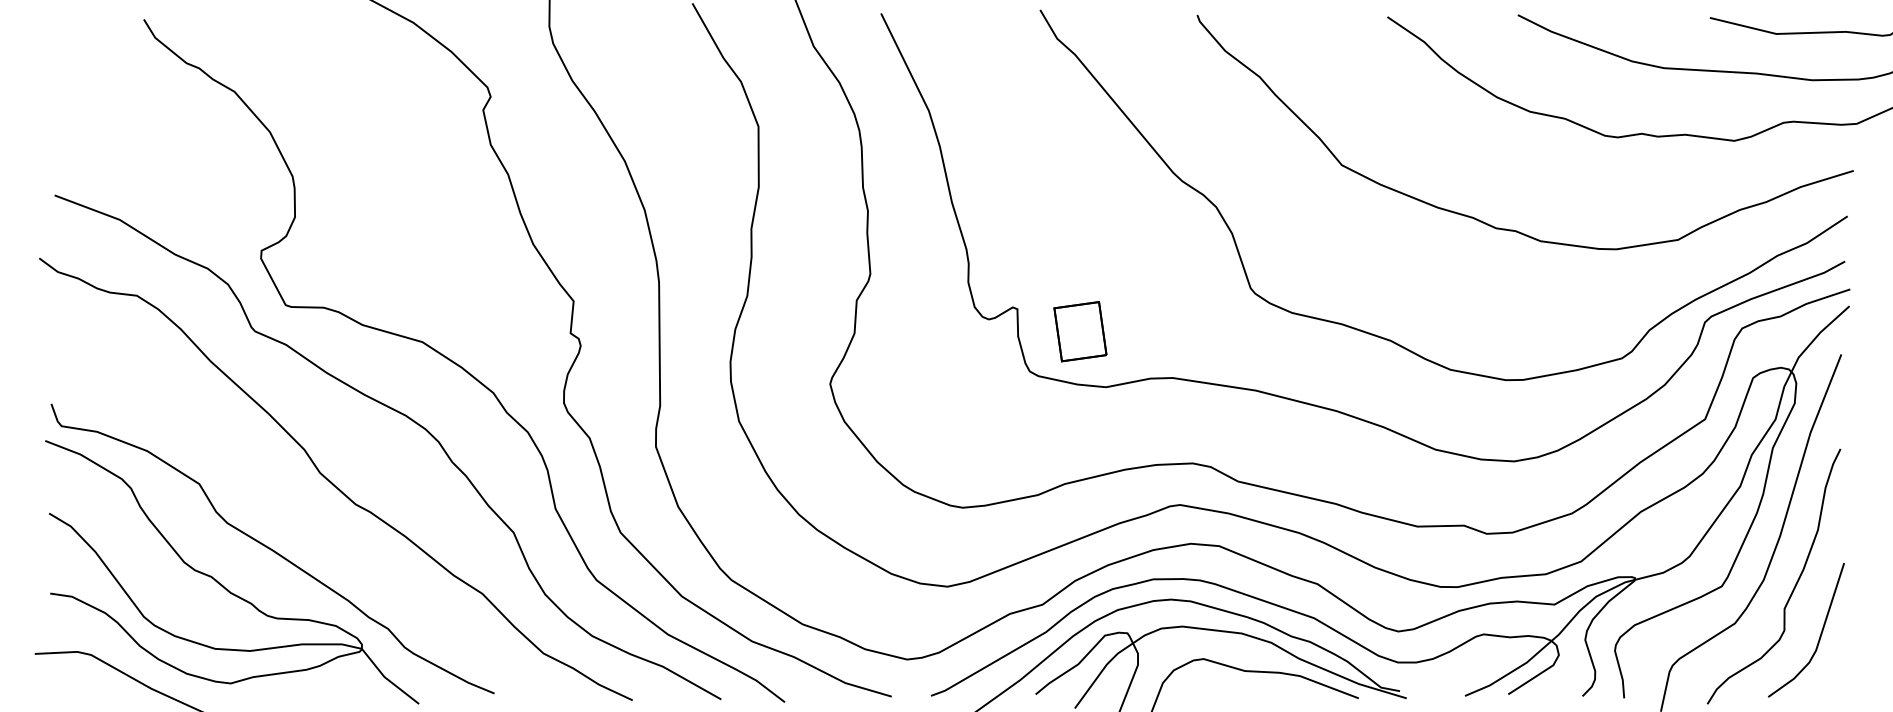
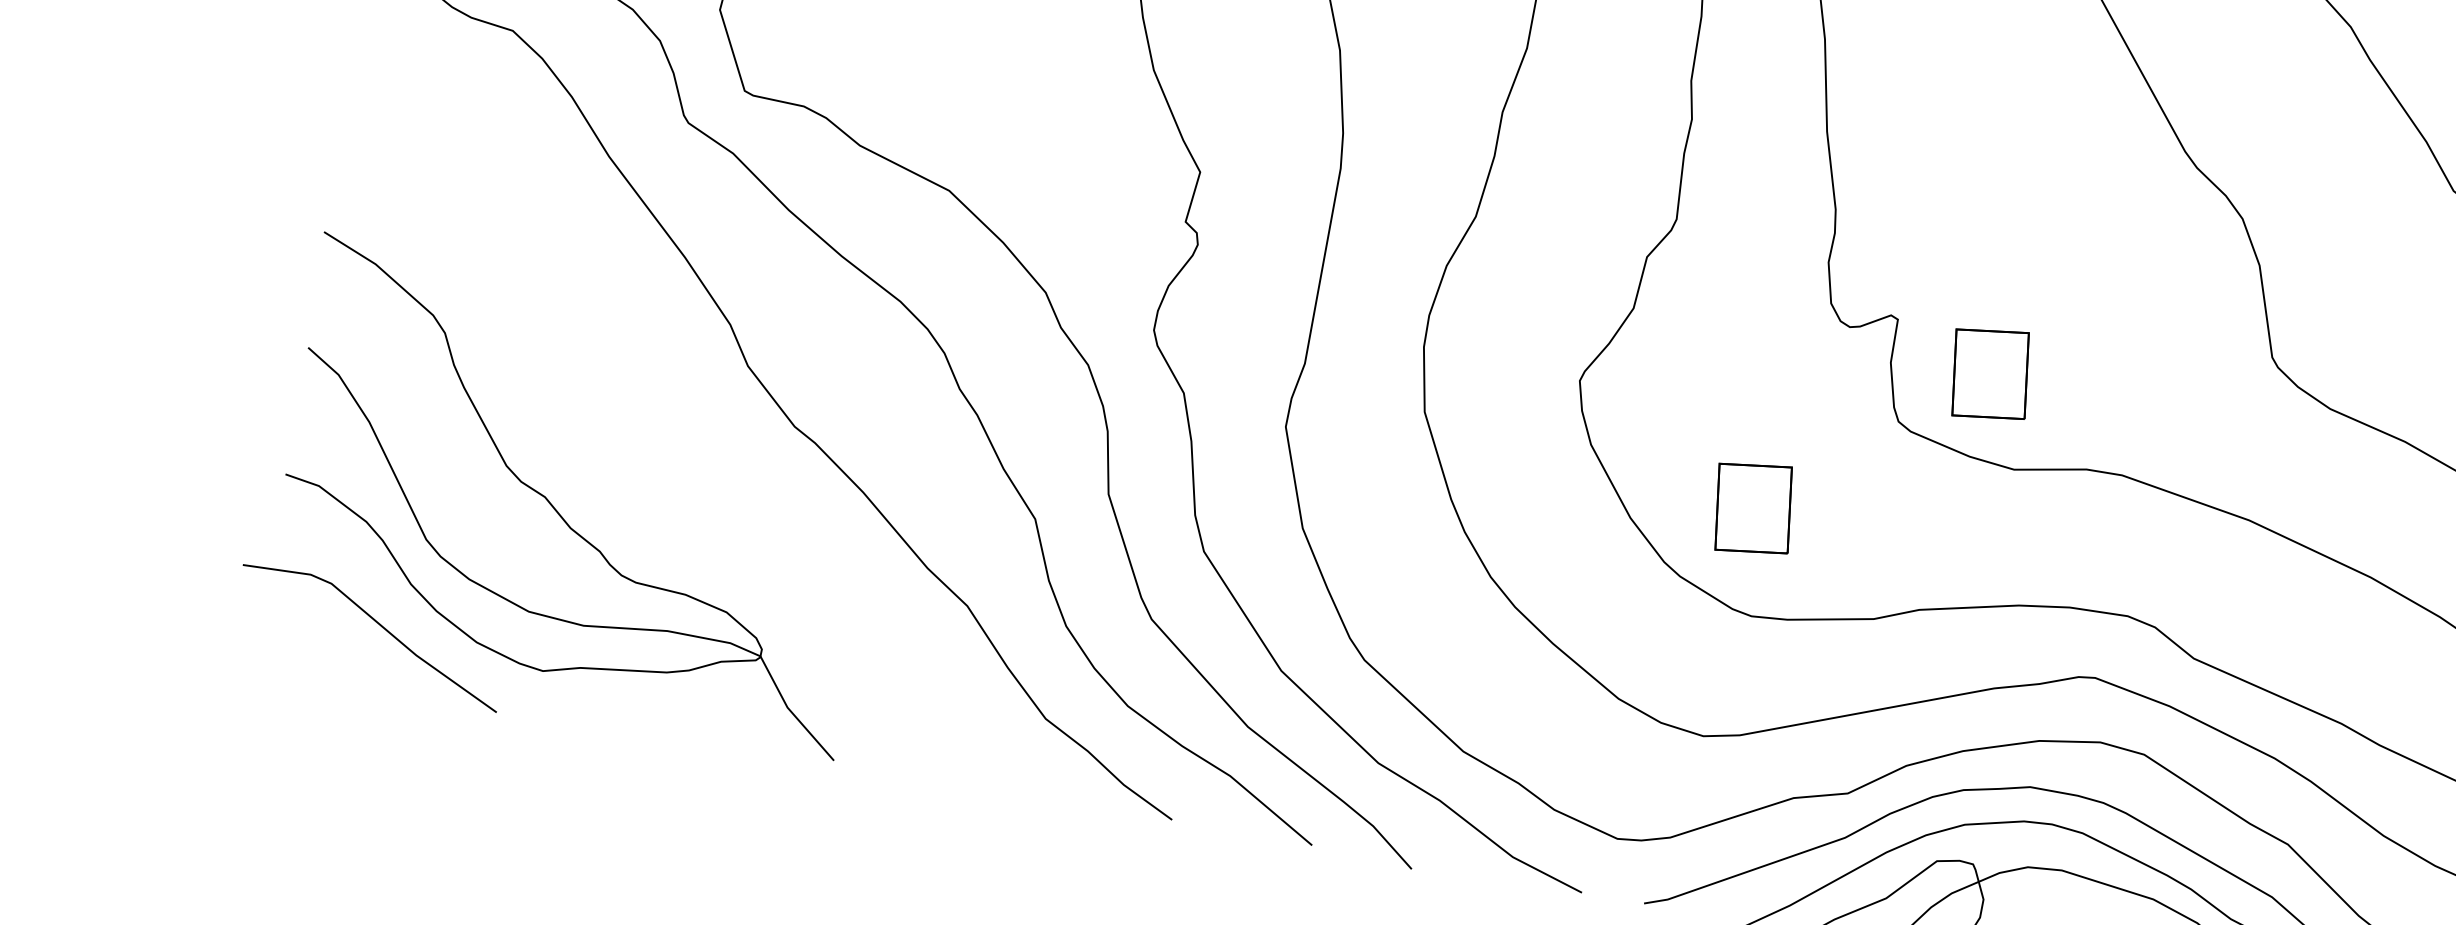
part: (951, 441) -> (1753, 508), added
curve: (271, 548) -> (648, 470), removed

